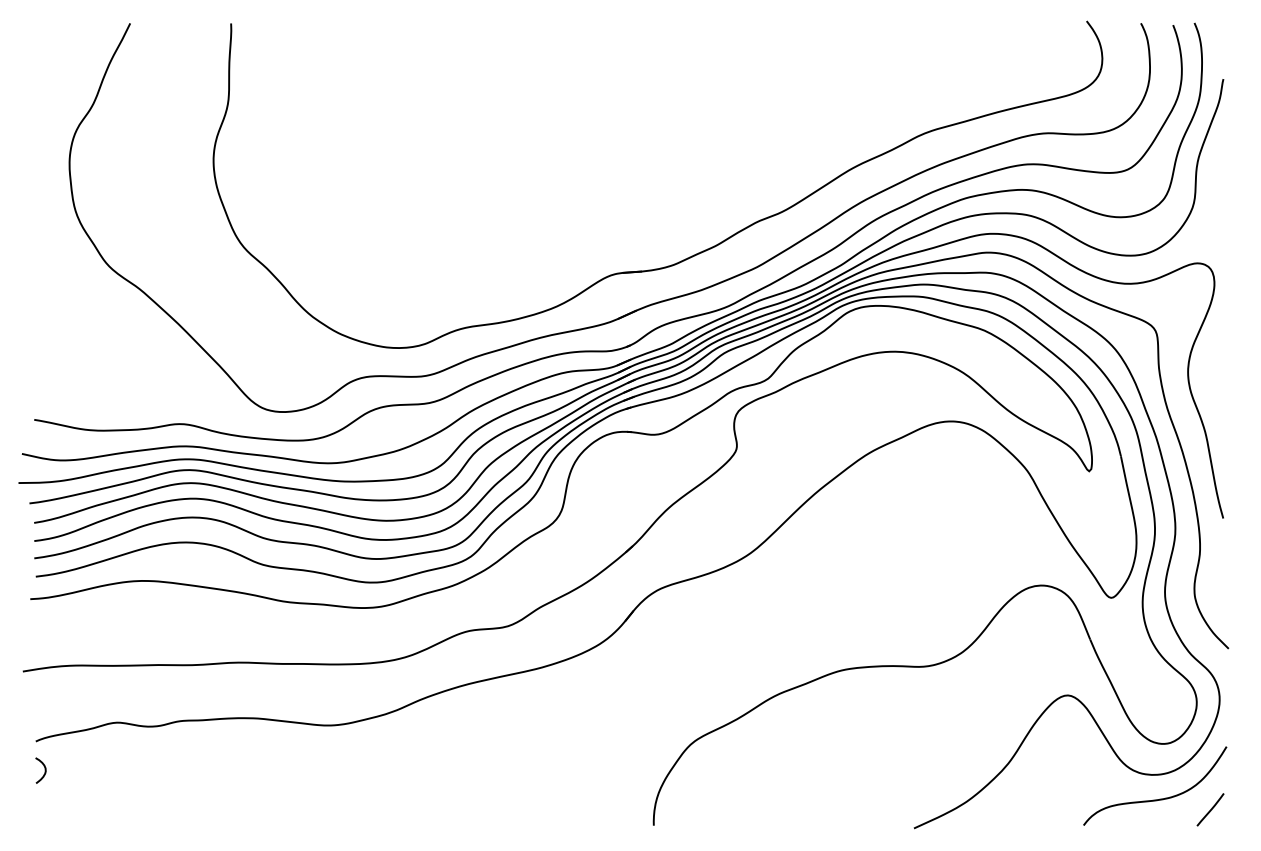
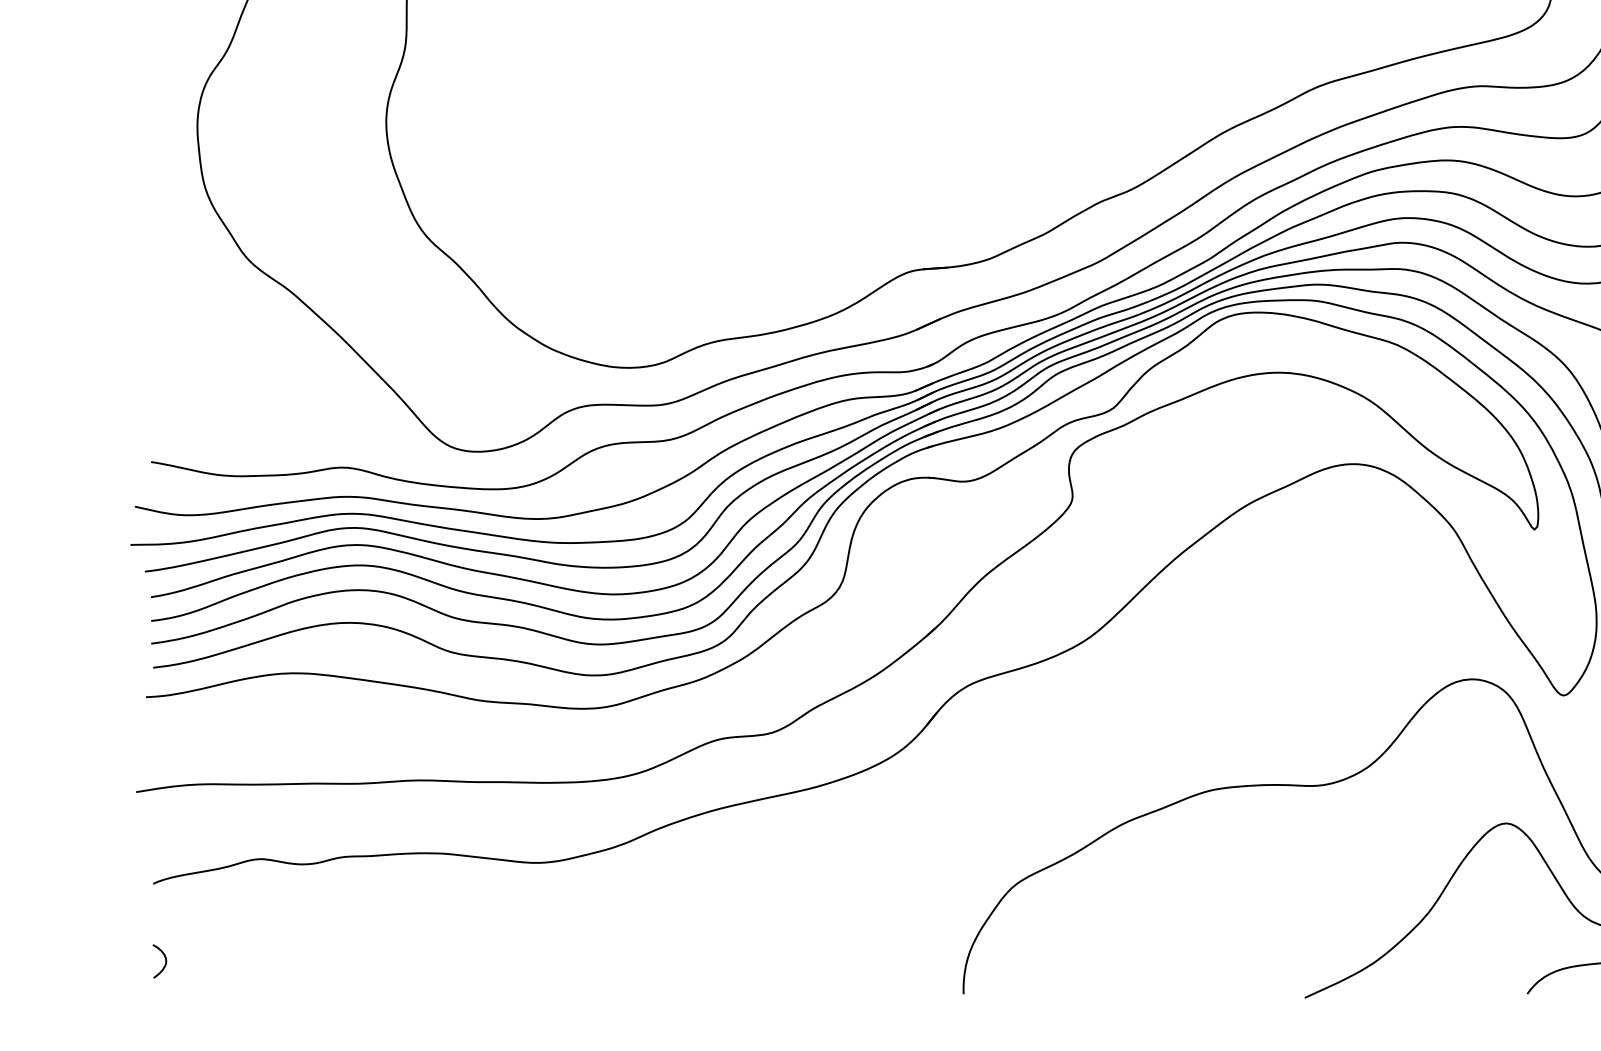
curve: (44, 770) -> (164, 961), moved

